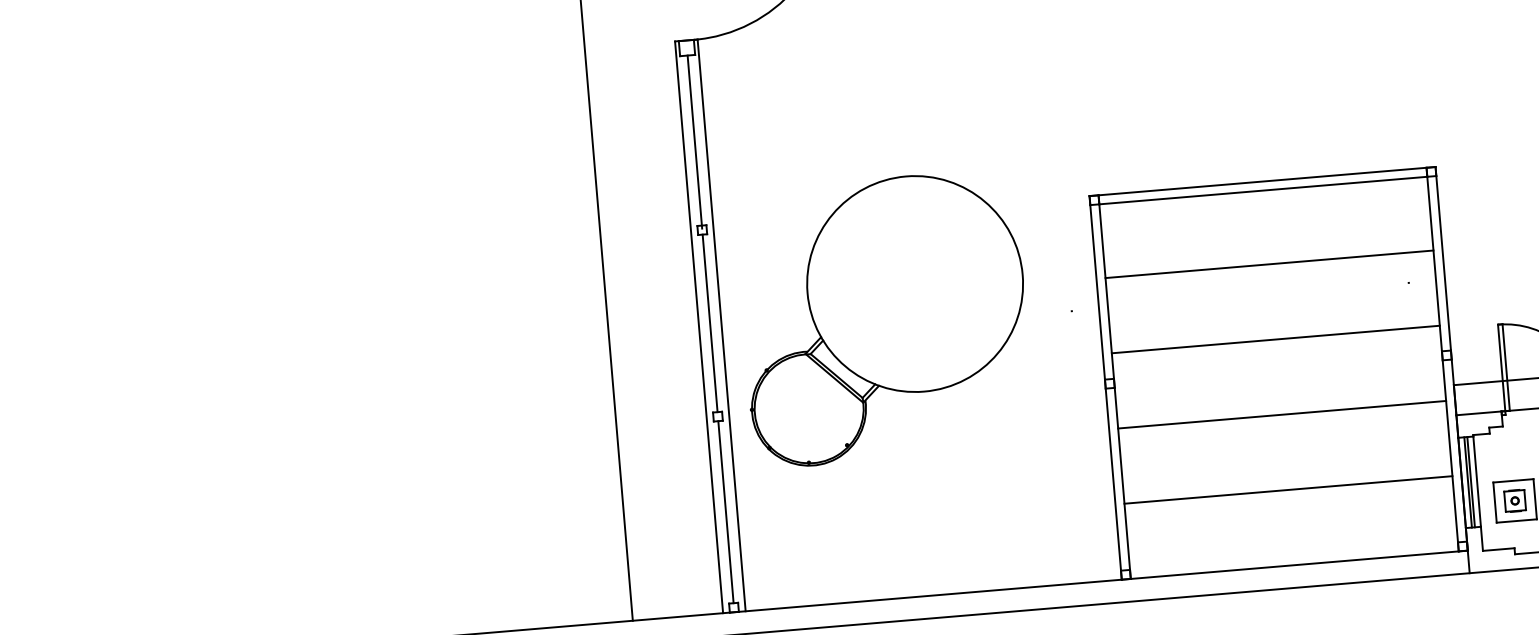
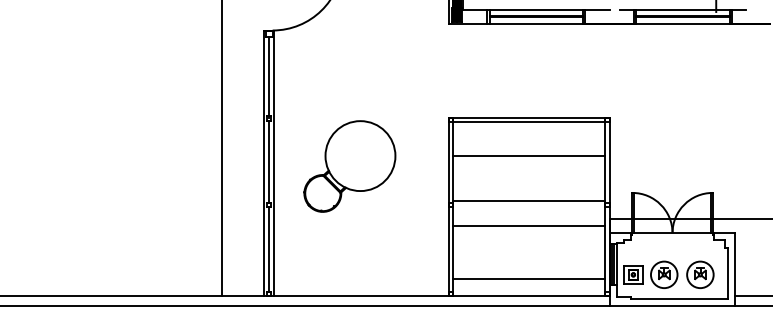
part: (884, 318) -> (349, 166), size x0.7
line: (1276, 340) -> (529, 201), moved
line: (1288, 490) -> (529, 279), moved

